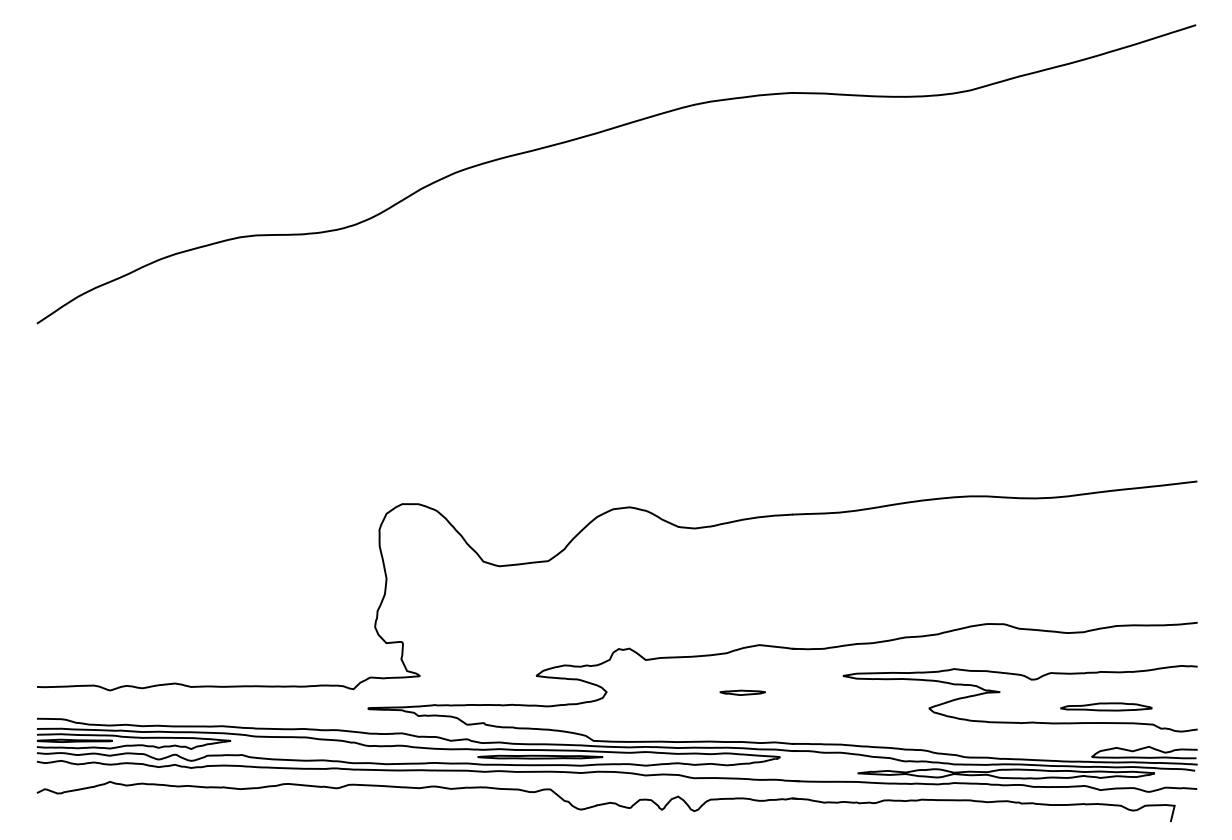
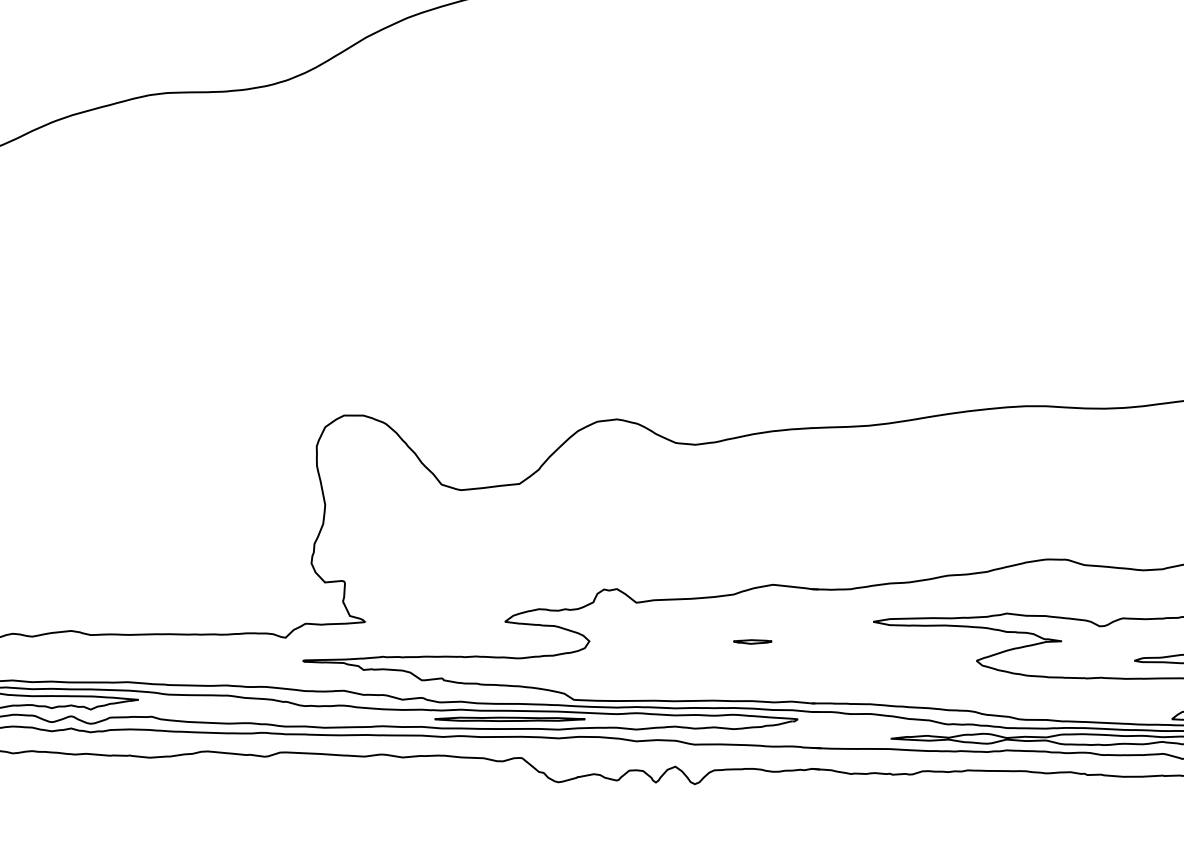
part: (742, 692) -> (752, 641), size x0.7

